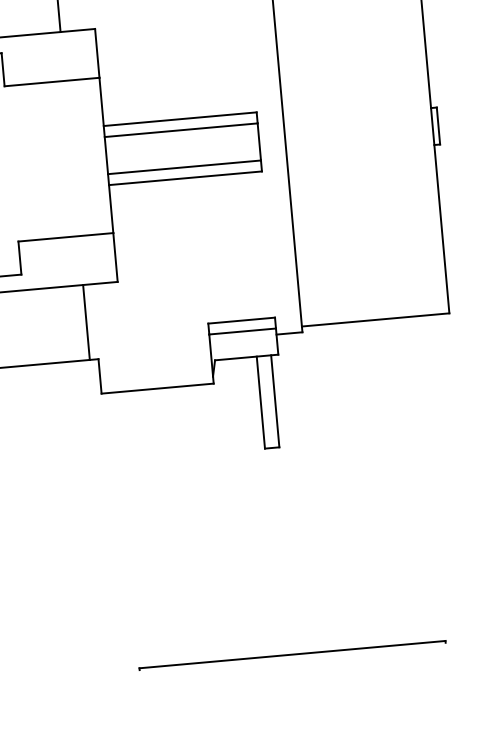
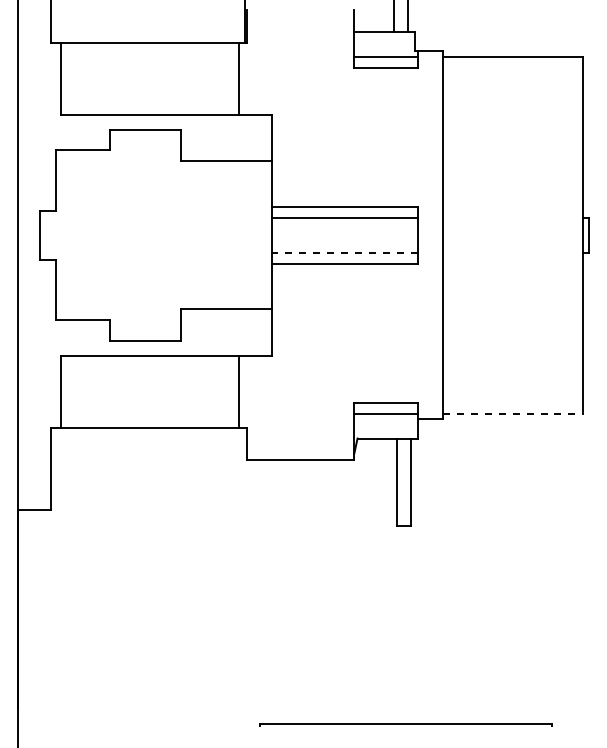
line: (184, 167) -> (344, 253), solid -> dashed
line: (376, 319) -> (513, 413), solid -> dashed

